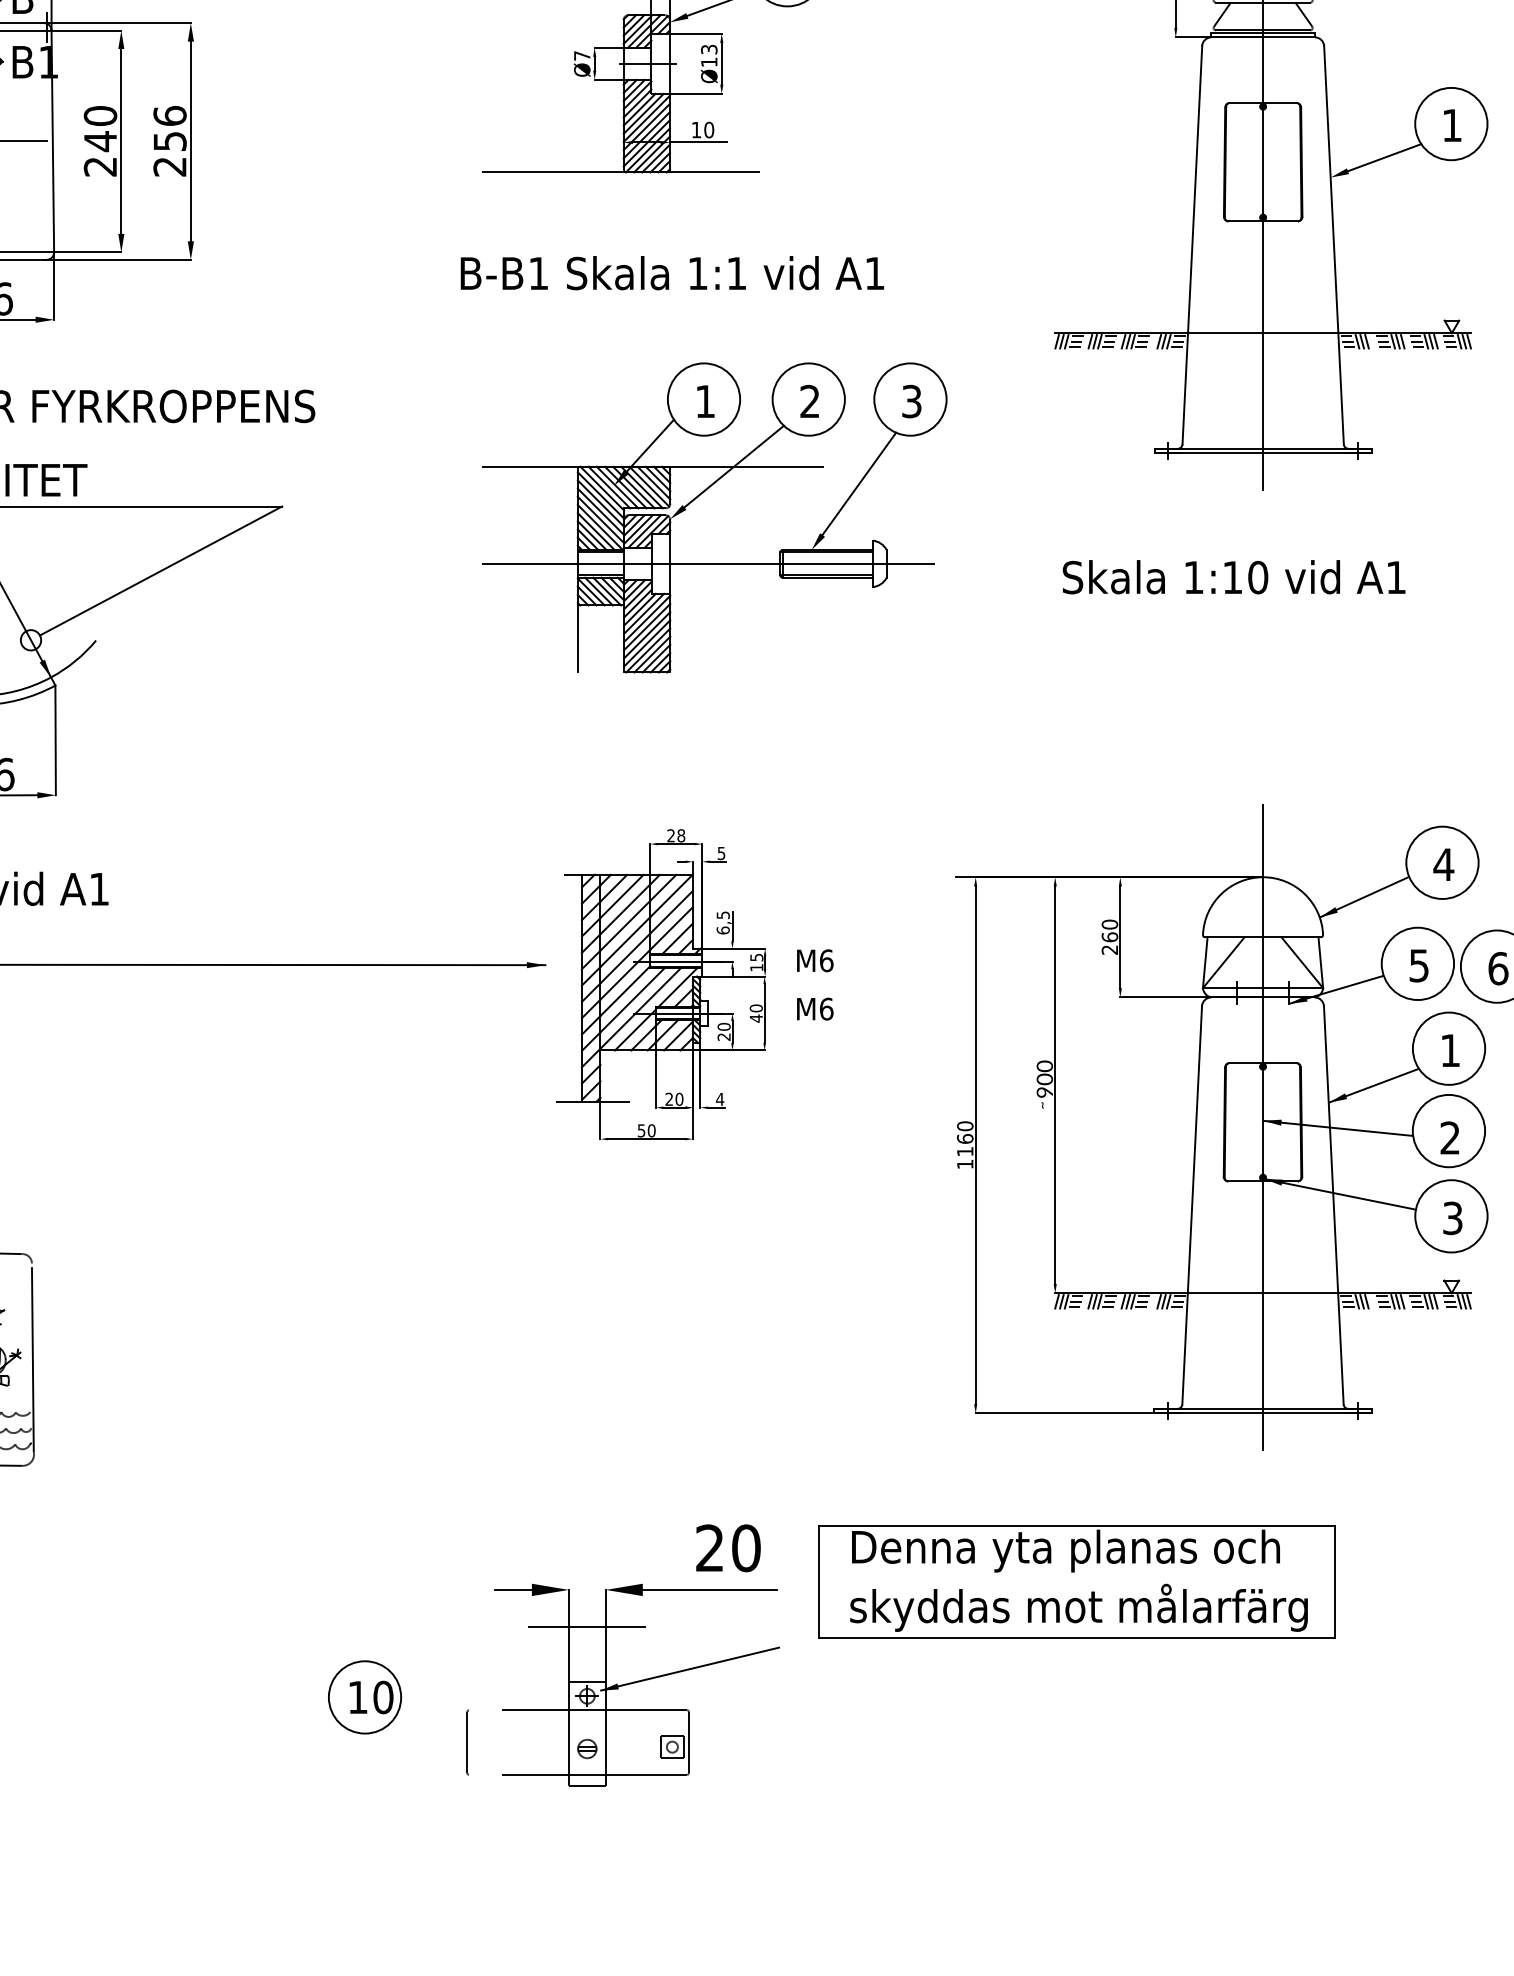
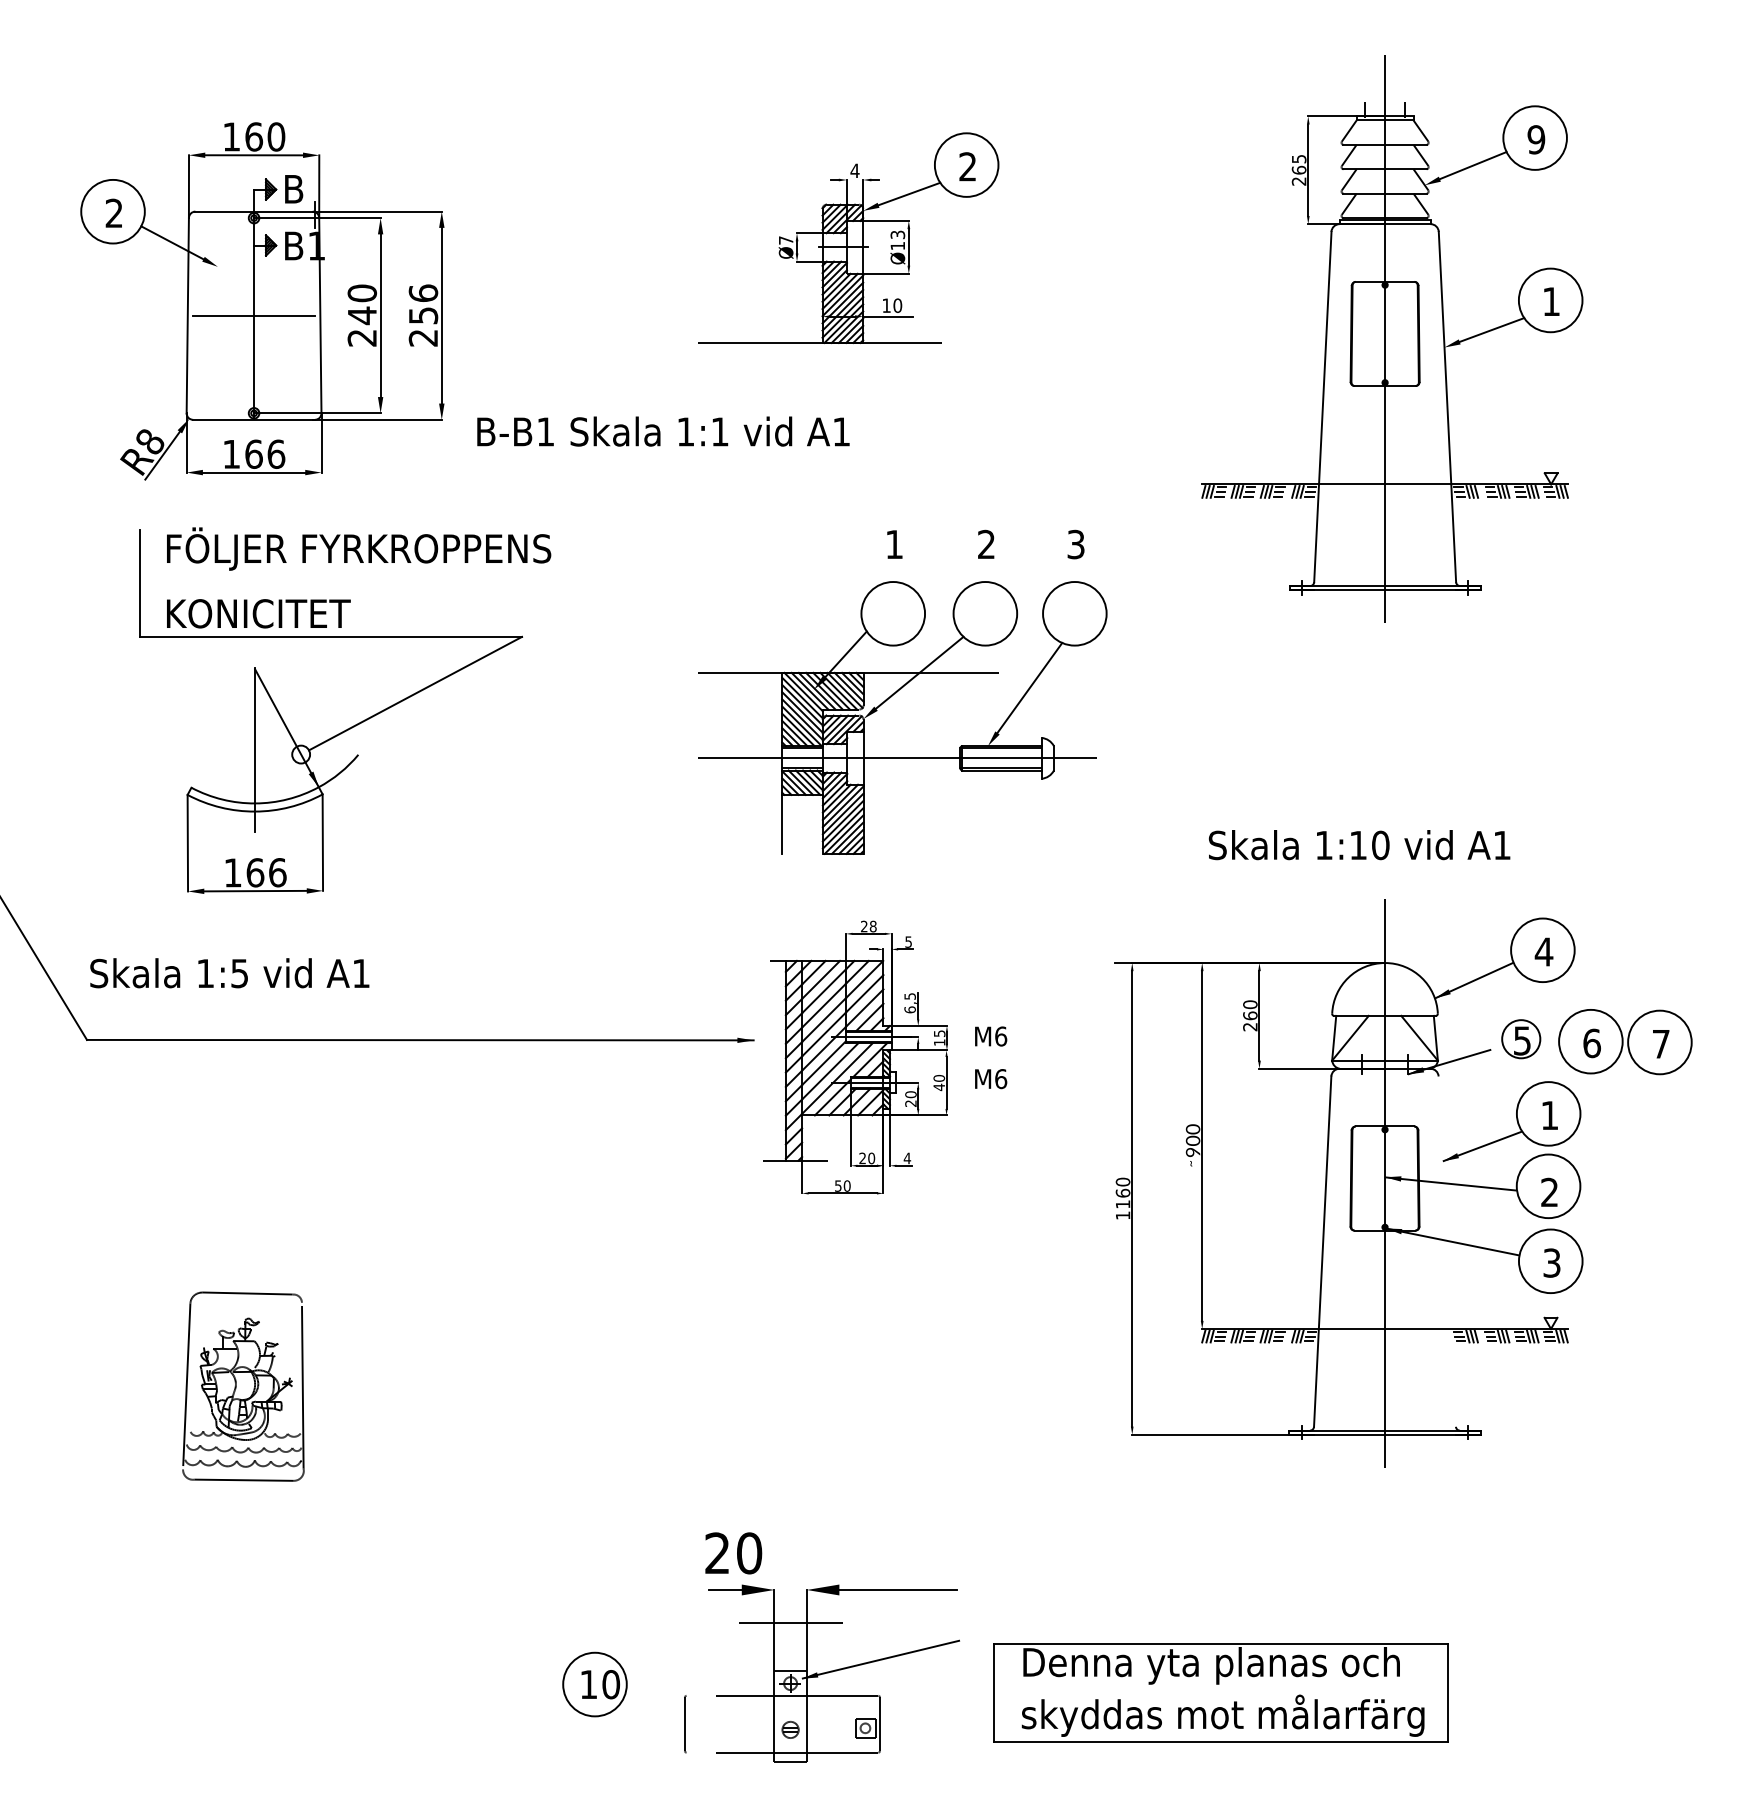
text: (672, 273) -> (663, 431), moved
part: (700, 495) -> (890, 698), moved
text: (1234, 577) -> (1359, 845), moved
circle: (1418, 964) -> (1521, 1039), size x0.6
line: (1332, 1205) -> (1446, 1251), removed
text: (728, 1548) -> (733, 1553), moved
part: (1076, 1581) -> (1220, 1692), moved

